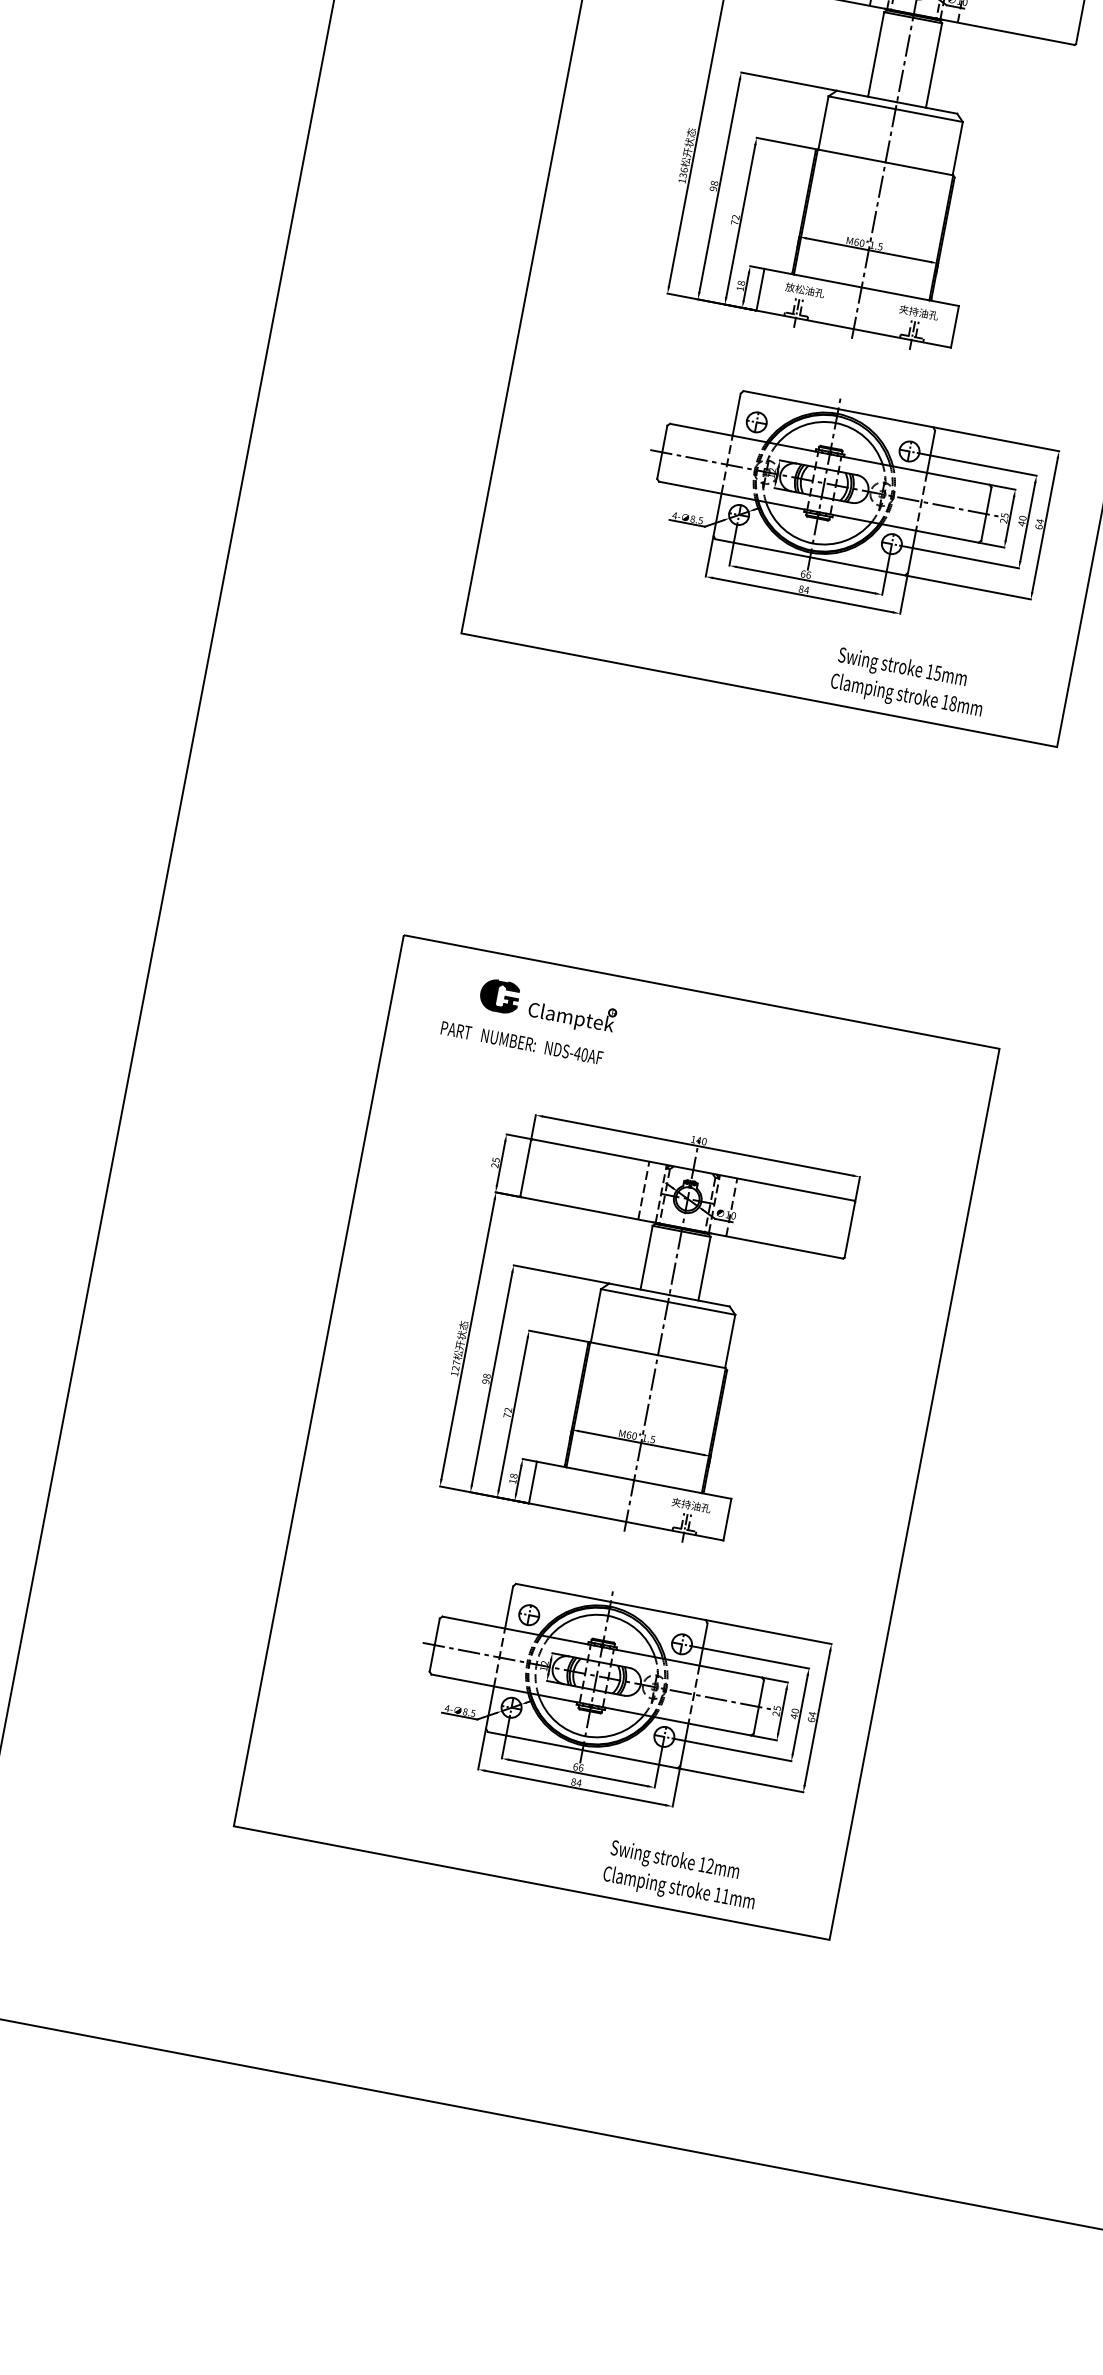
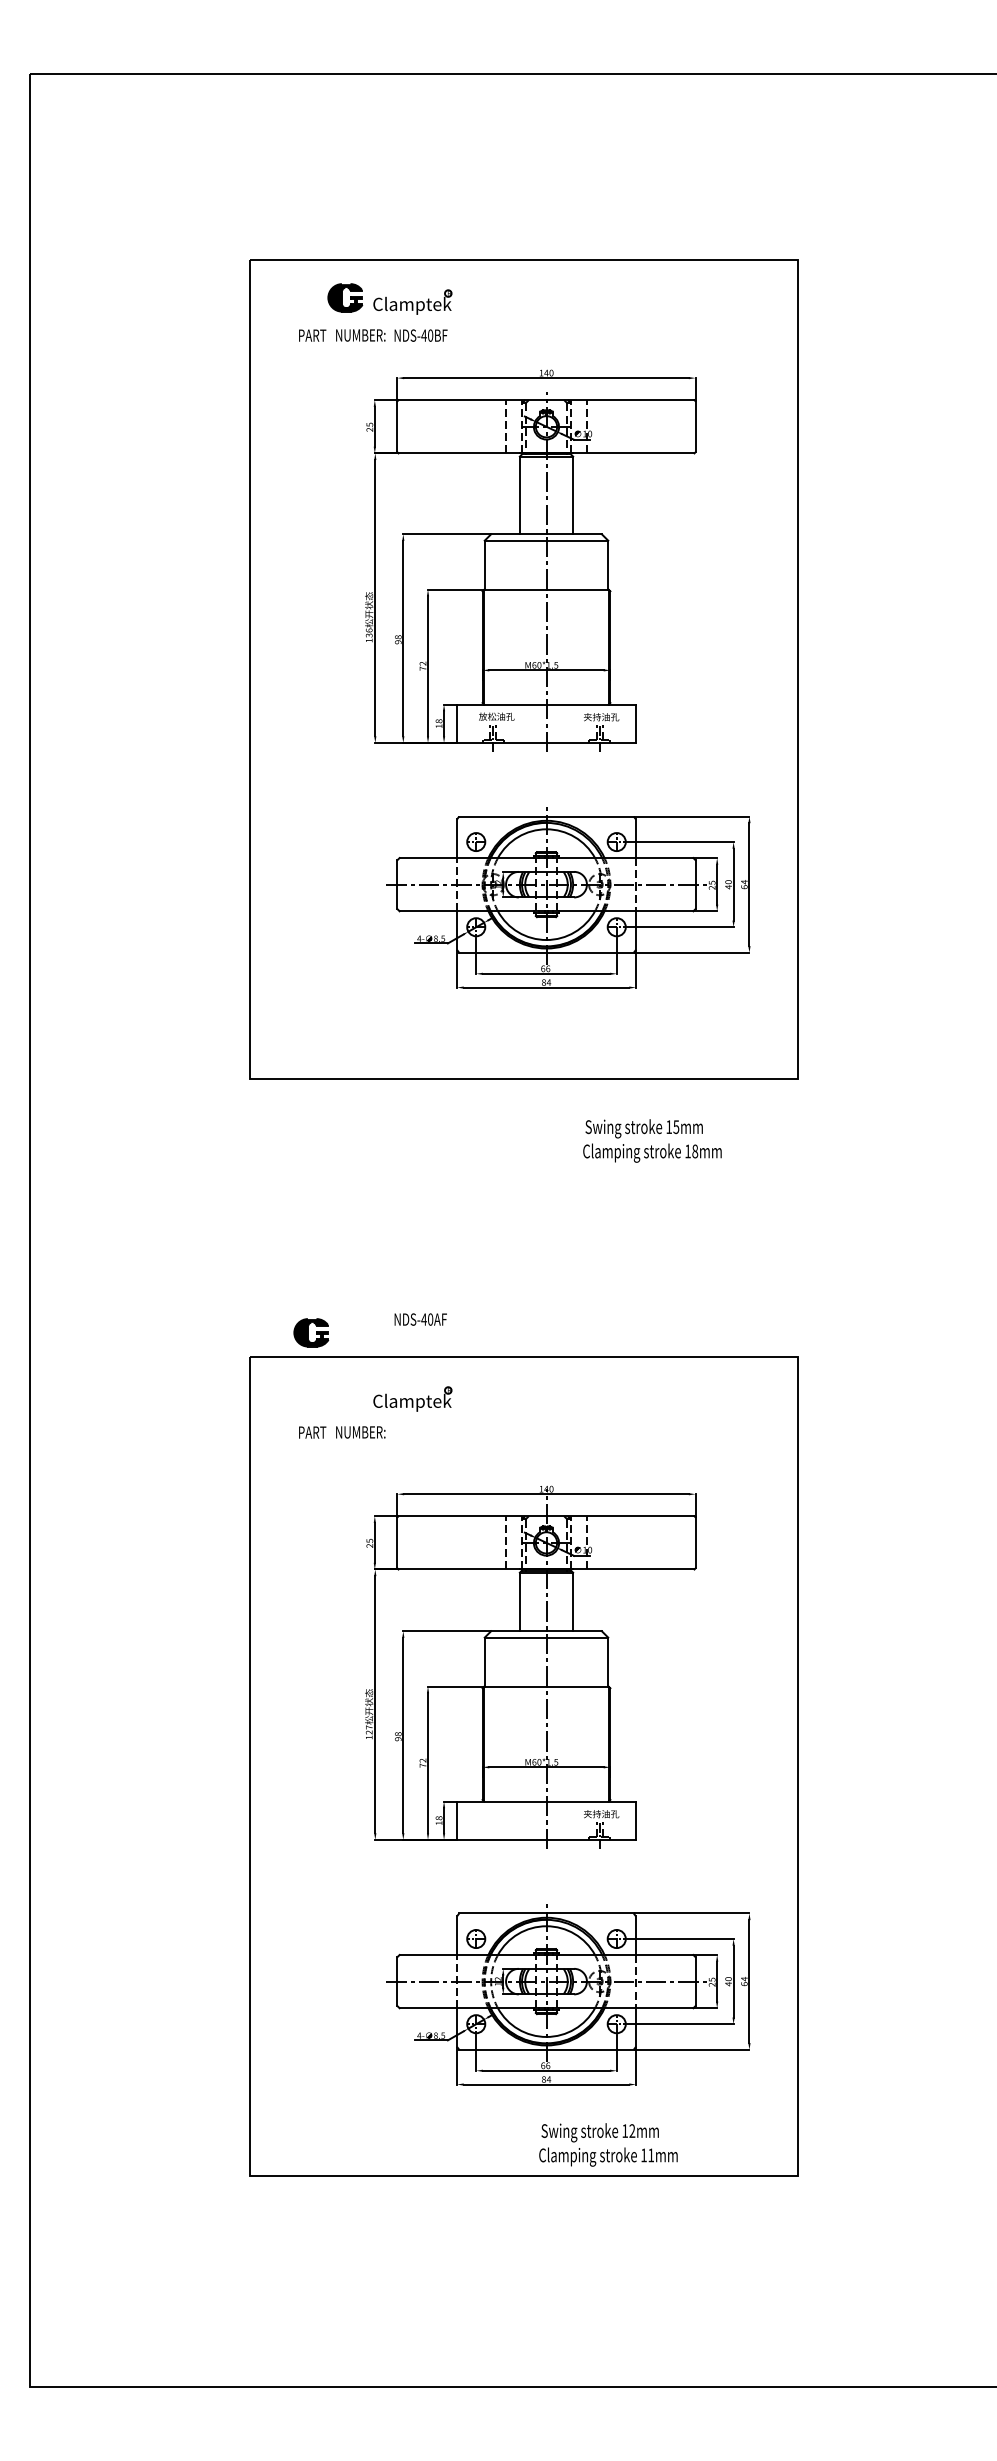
text: (909, 682) -> (652, 1140), moved
part: (500, 995) -> (311, 1332), moved
text: (573, 1052) -> (420, 1319), moved
text: (681, 1875) -> (608, 2144), moved

